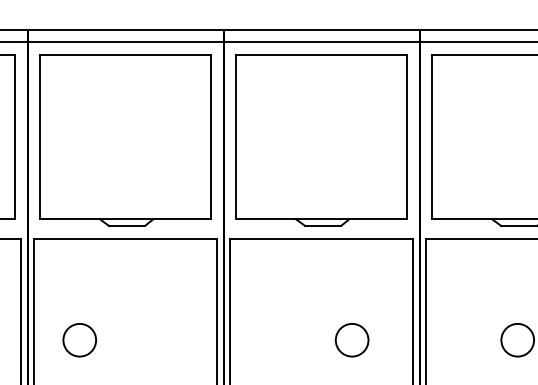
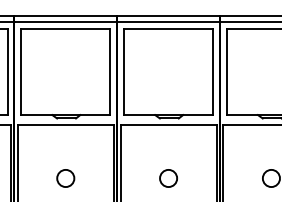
circle: (79, 340) -> (65, 178), moved
circle: (351, 340) -> (168, 178), moved

